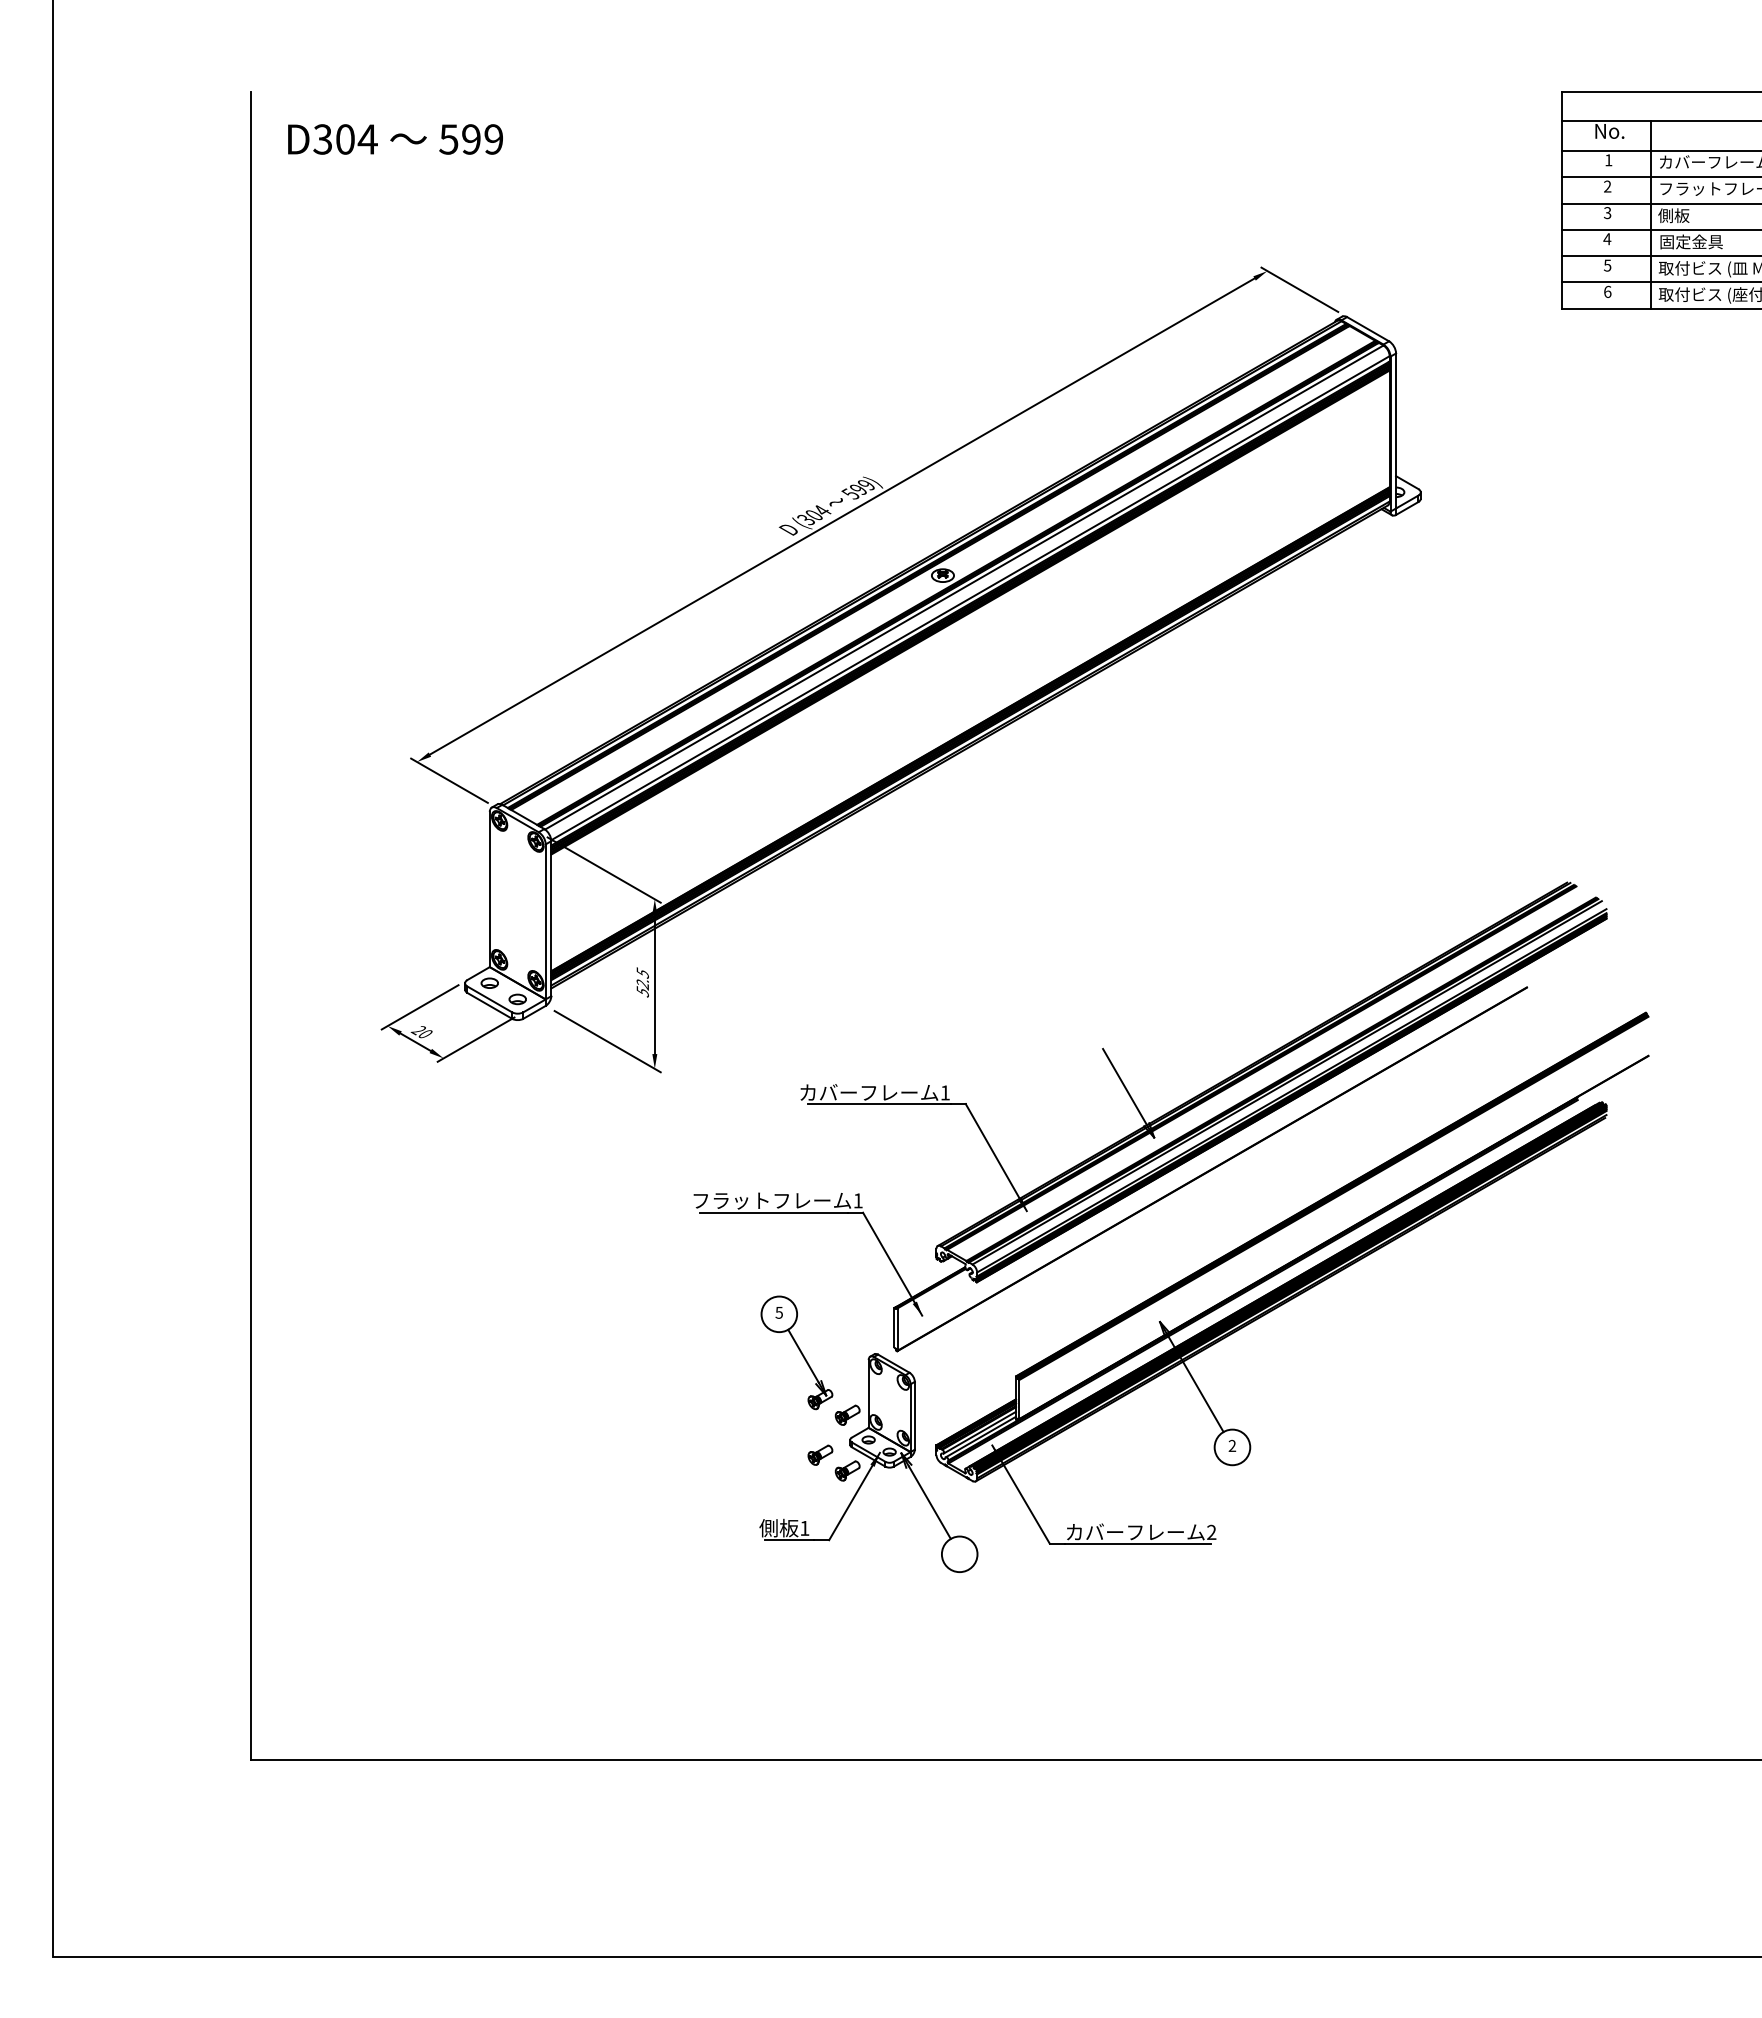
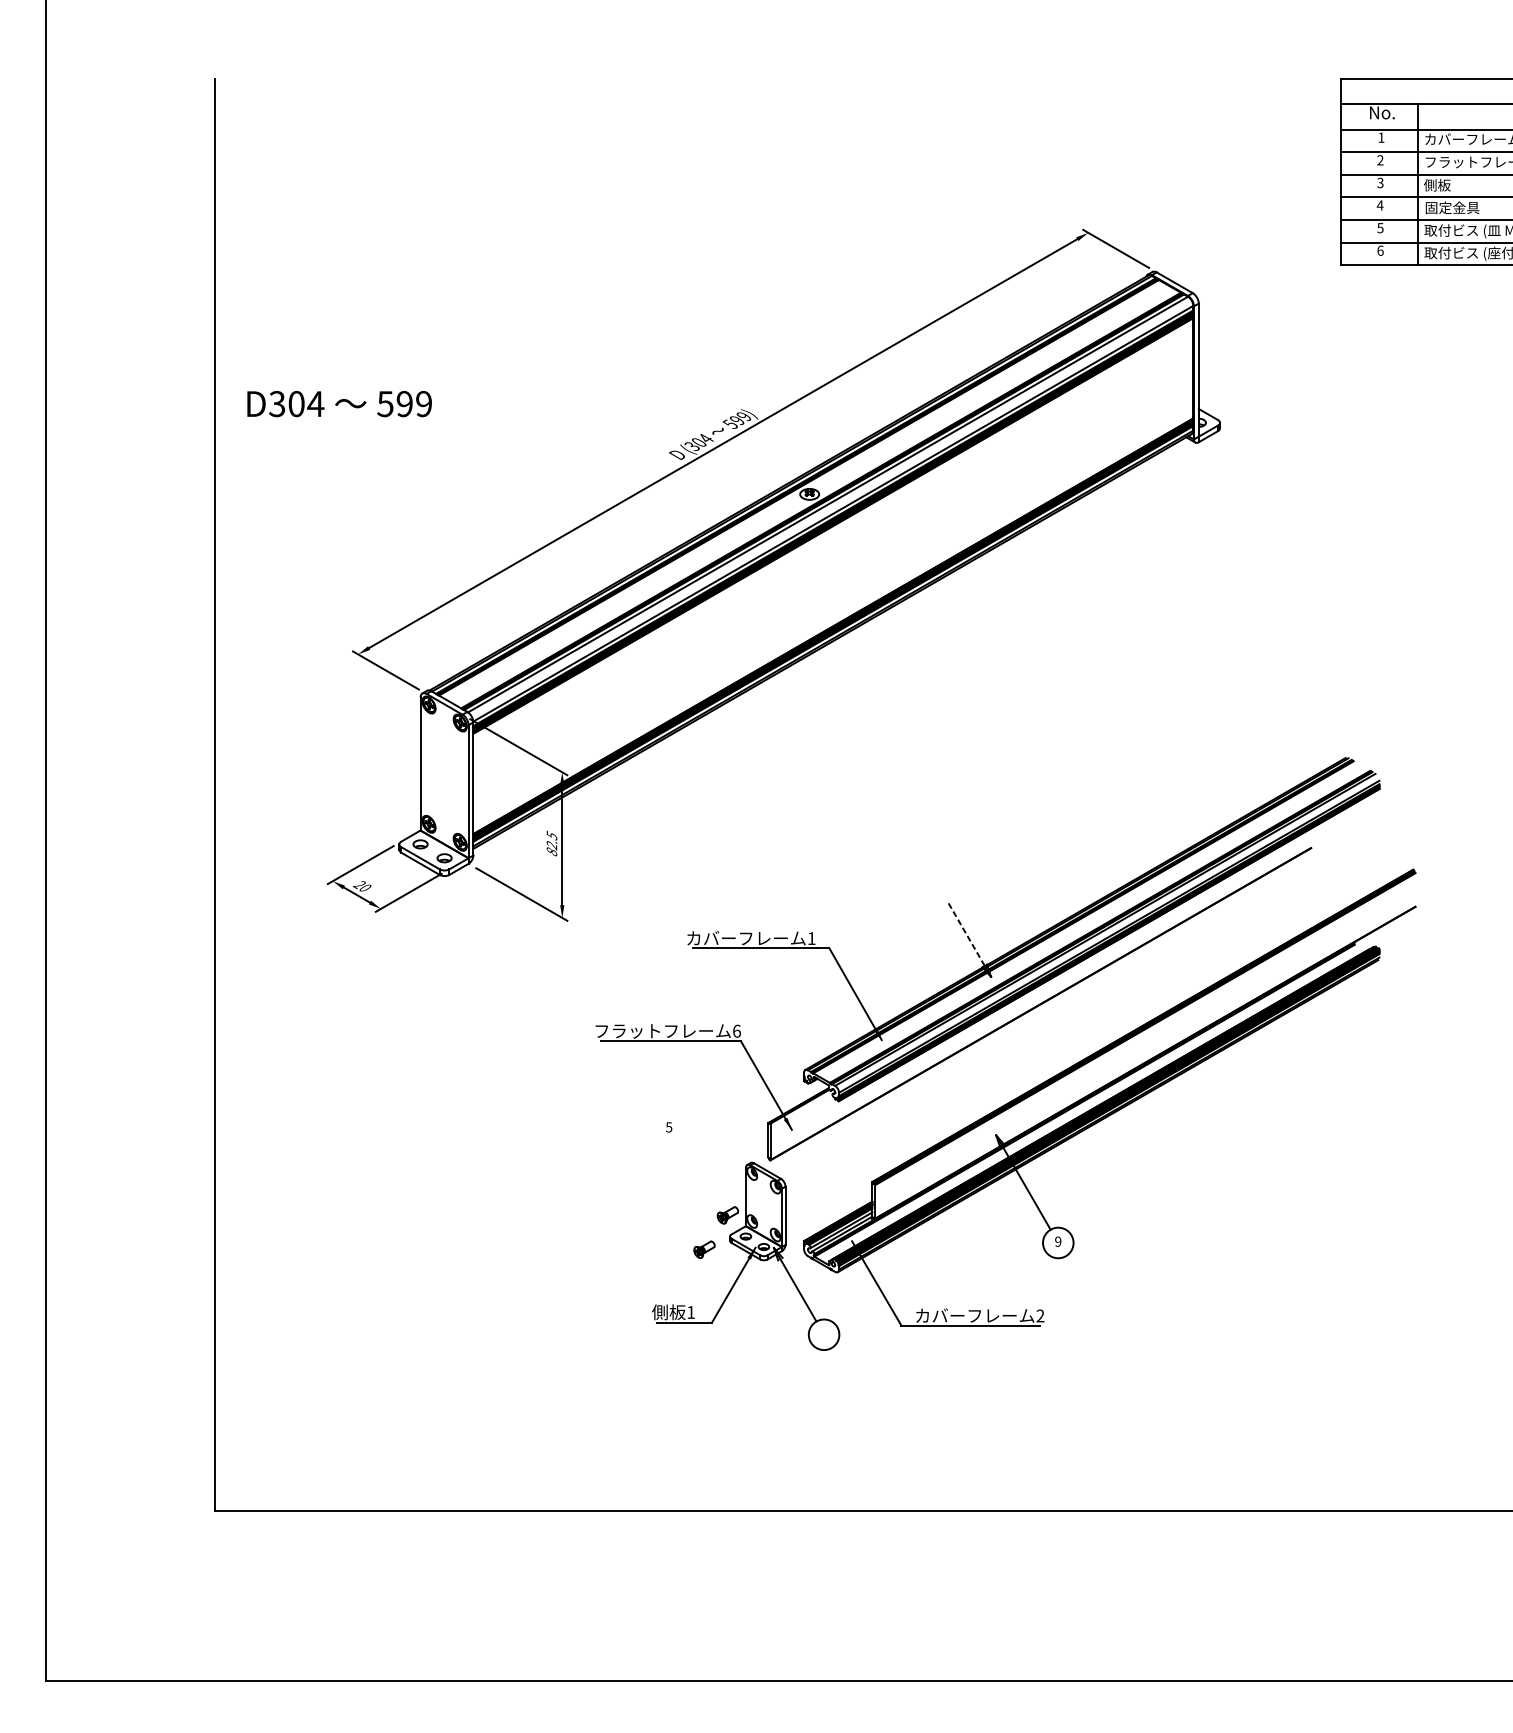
text: (395, 139) -> (339, 404), moved
text: (642, 991) -> (551, 851), 52.5 -> 82.5
line: (1124, 1086) -> (965, 933), solid -> dashed
text: (857, 1200) -> (736, 1030), 1 -> 6
part: (796, 1352) -> (683, 1161), removed
text: (1232, 1446) -> (1058, 1242), 2 -> 9
part: (847, 1470) -> (727, 1262), removed

